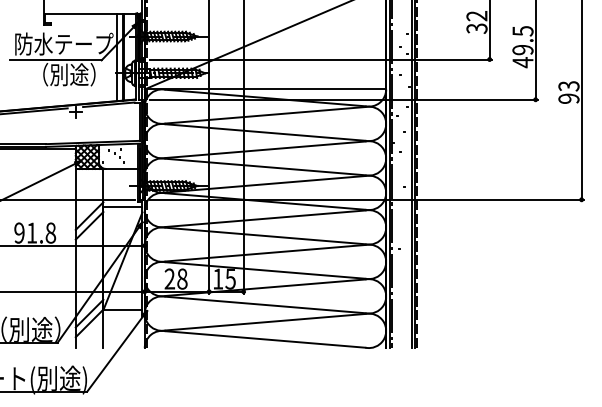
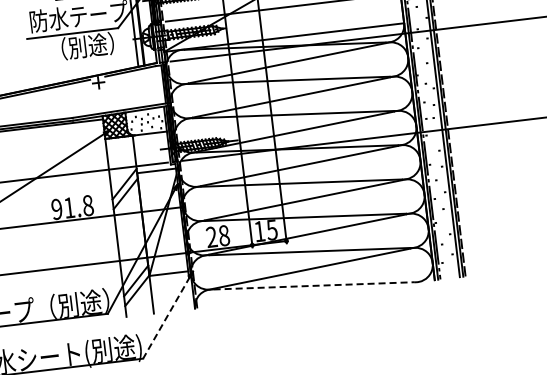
line: (265, 339) -> (313, 285), solid -> dashed
line: (115, 354) -> (166, 318), solid -> dashed

